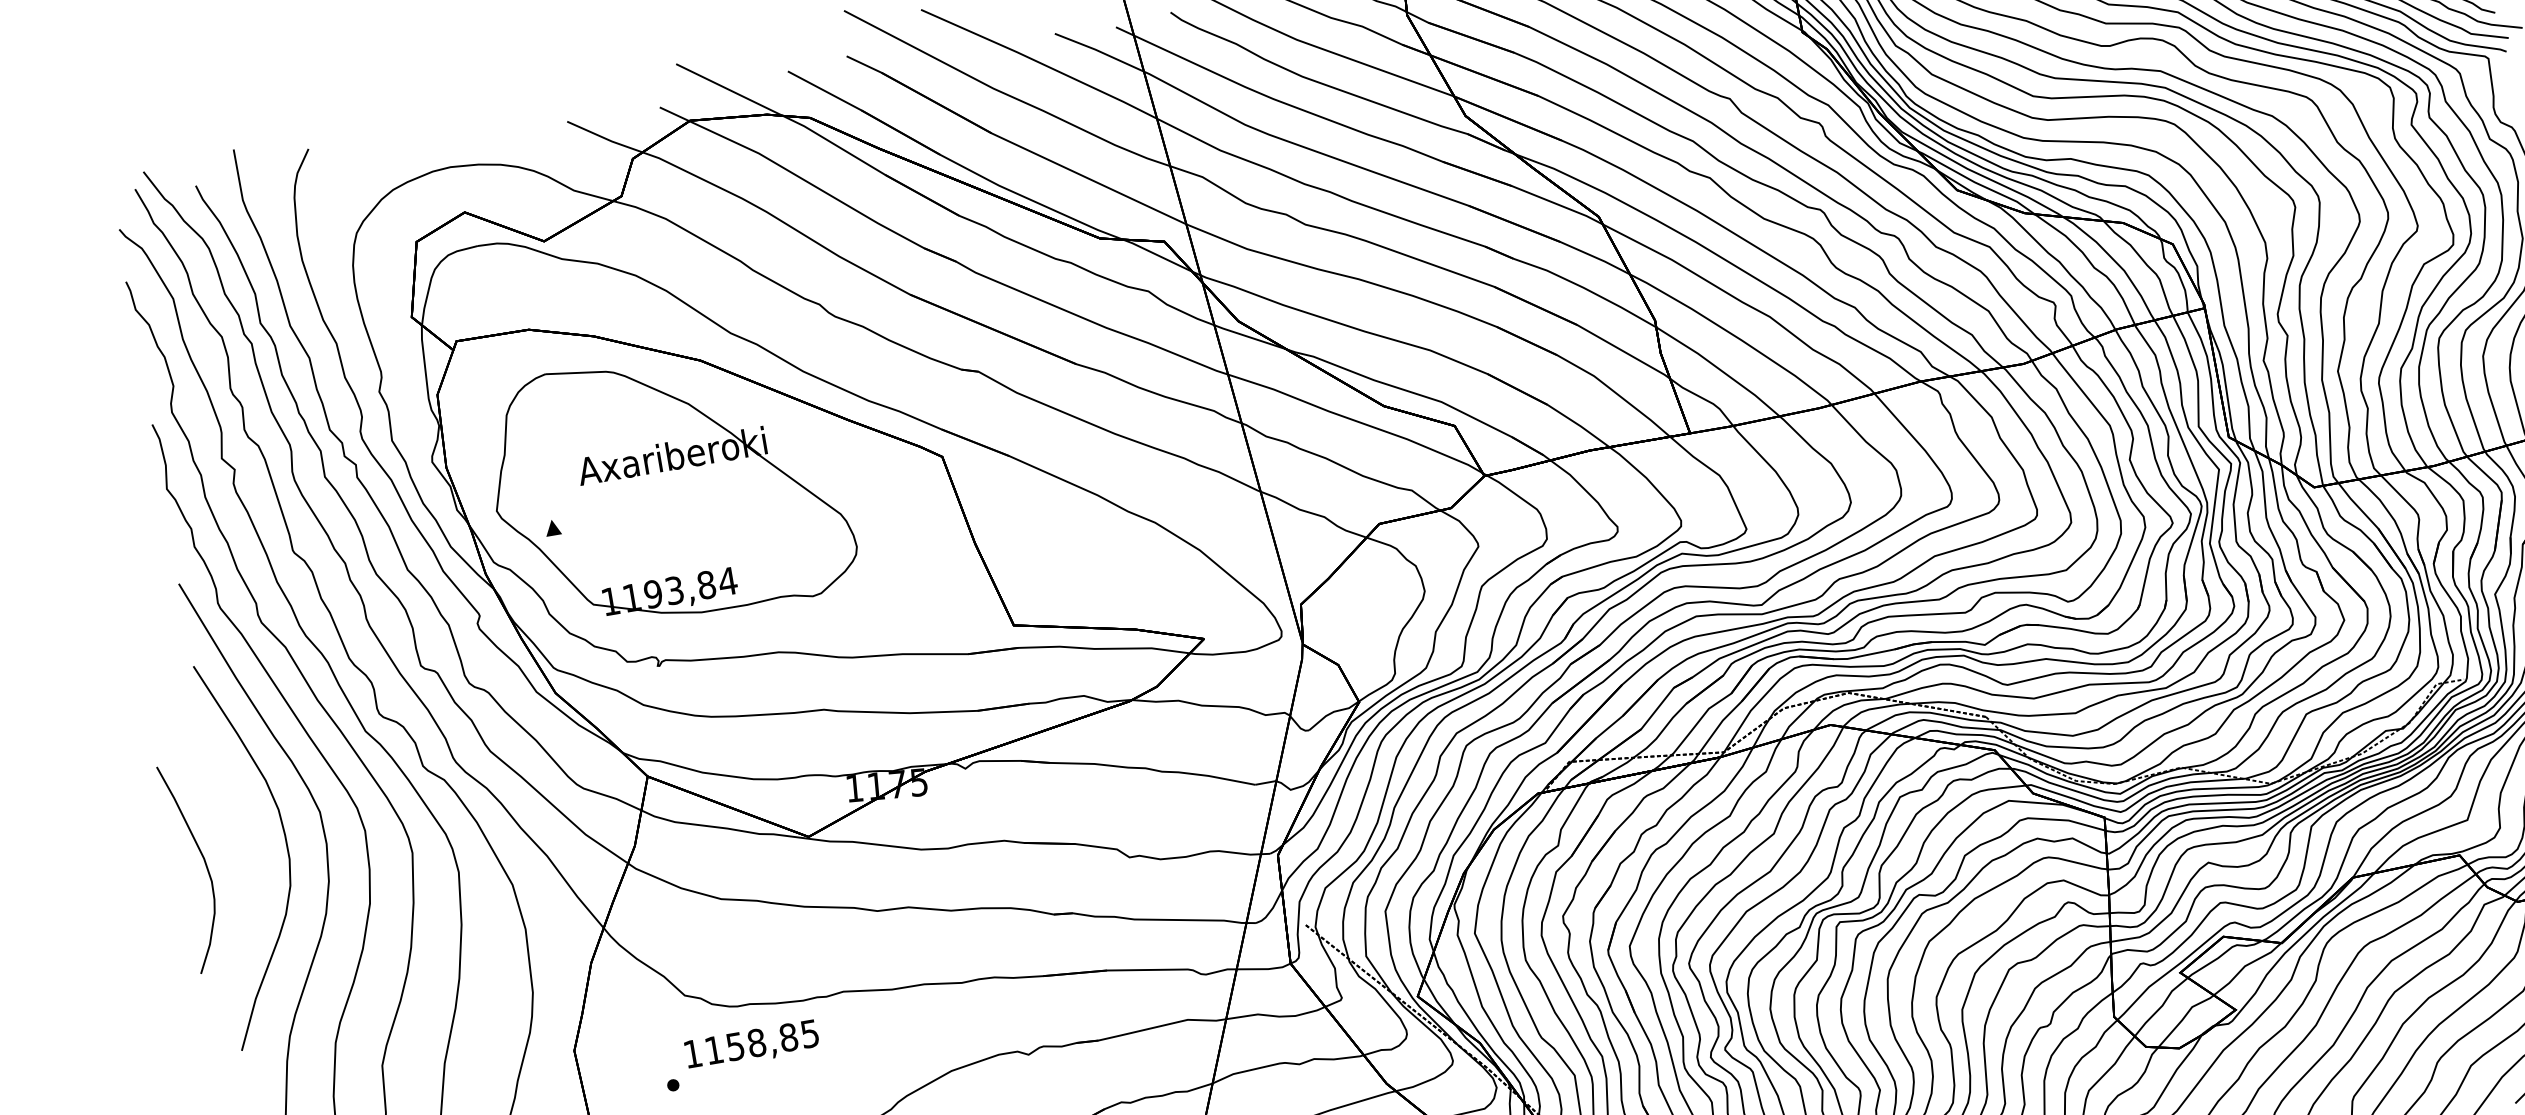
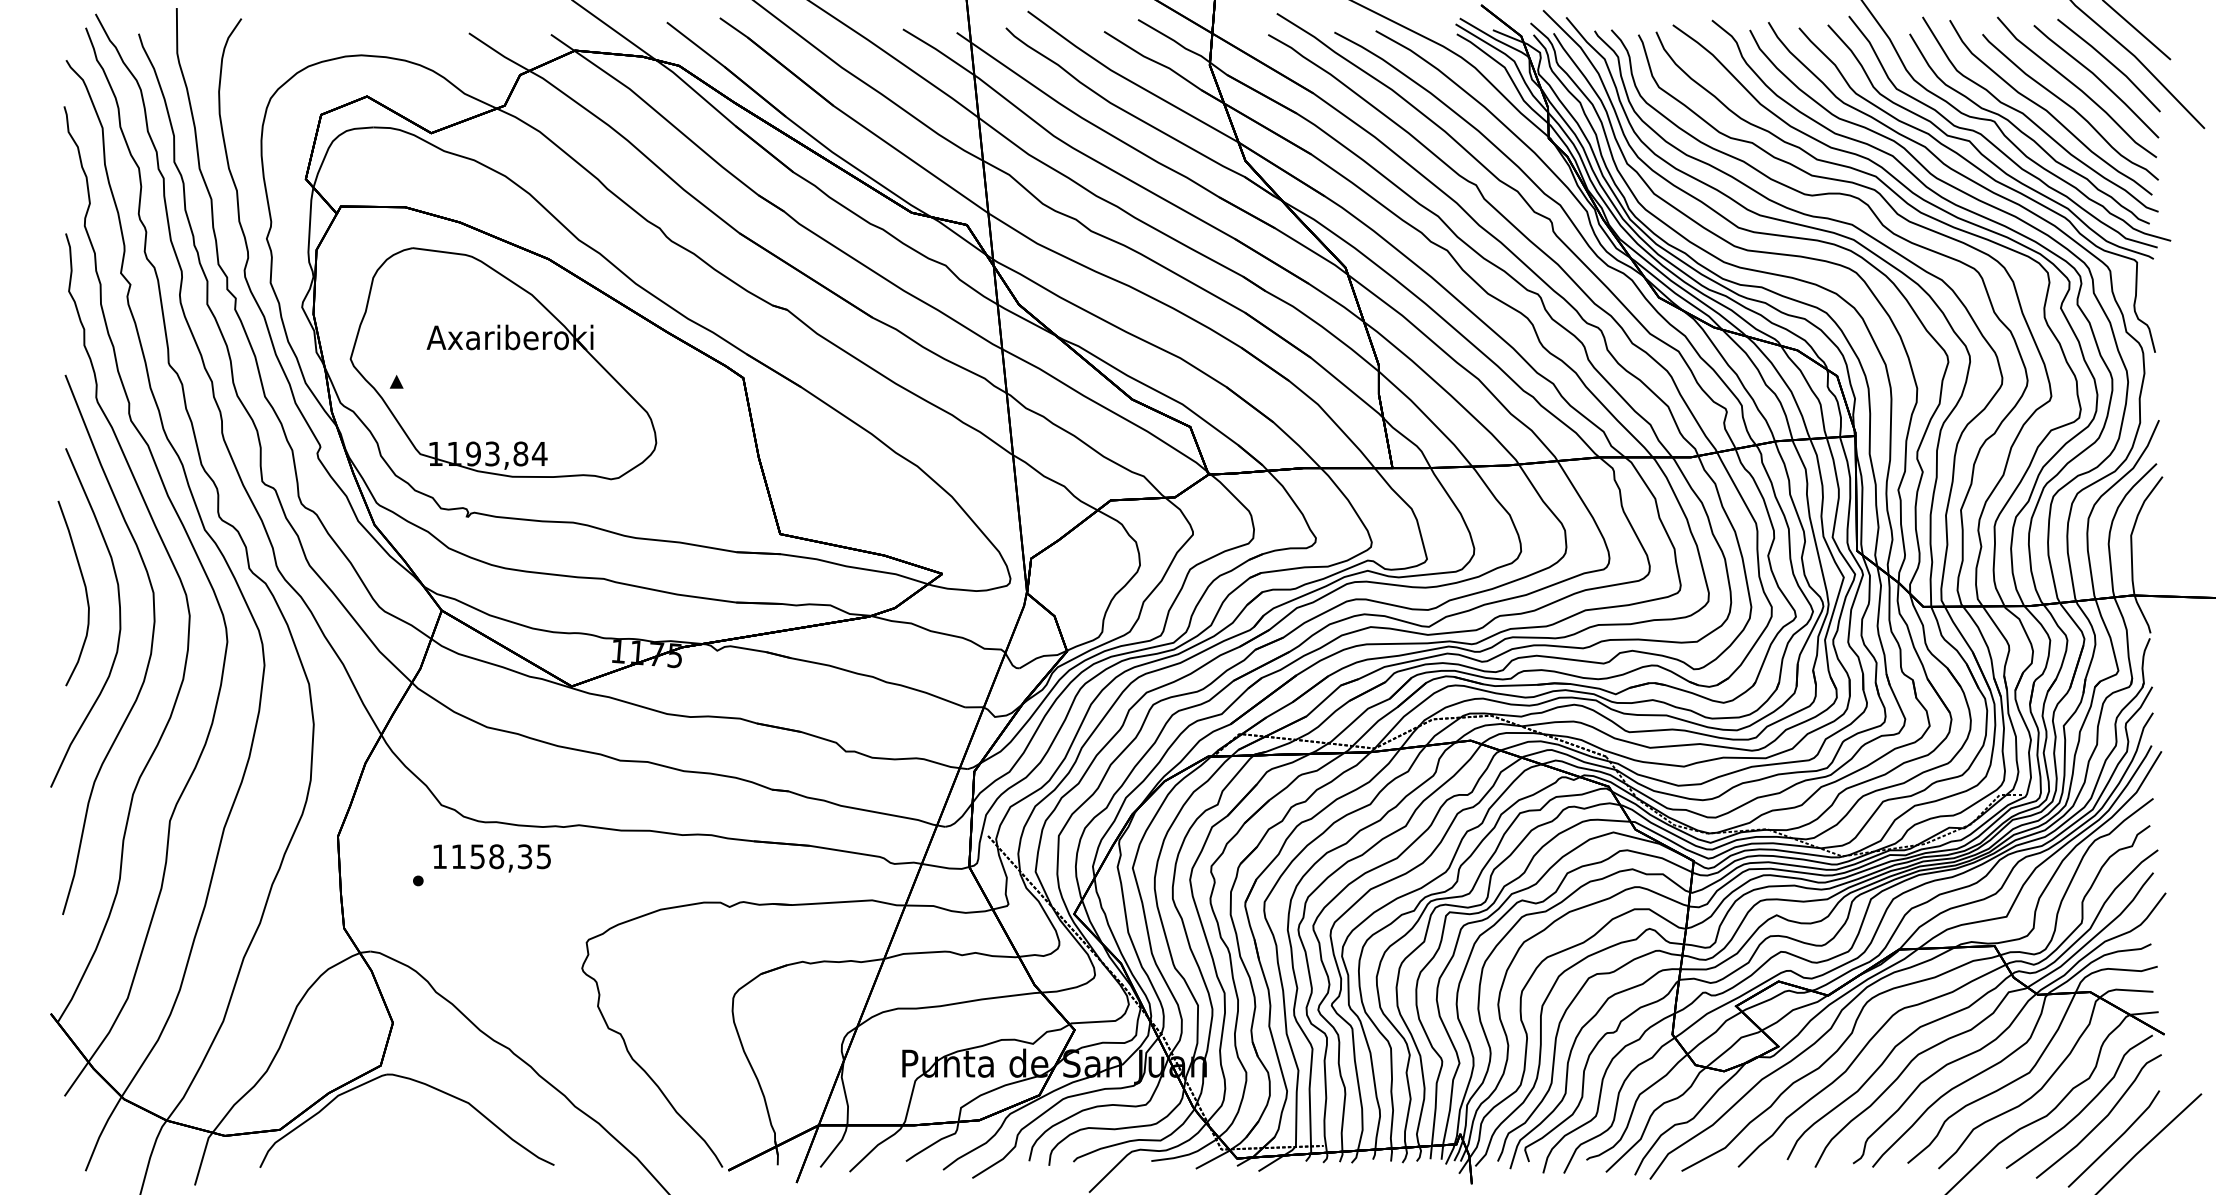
curve: (205, 865) -> (85, 593), moved
text: (788, 1037) -> (524, 856), 1158,85 -> 1158,35

